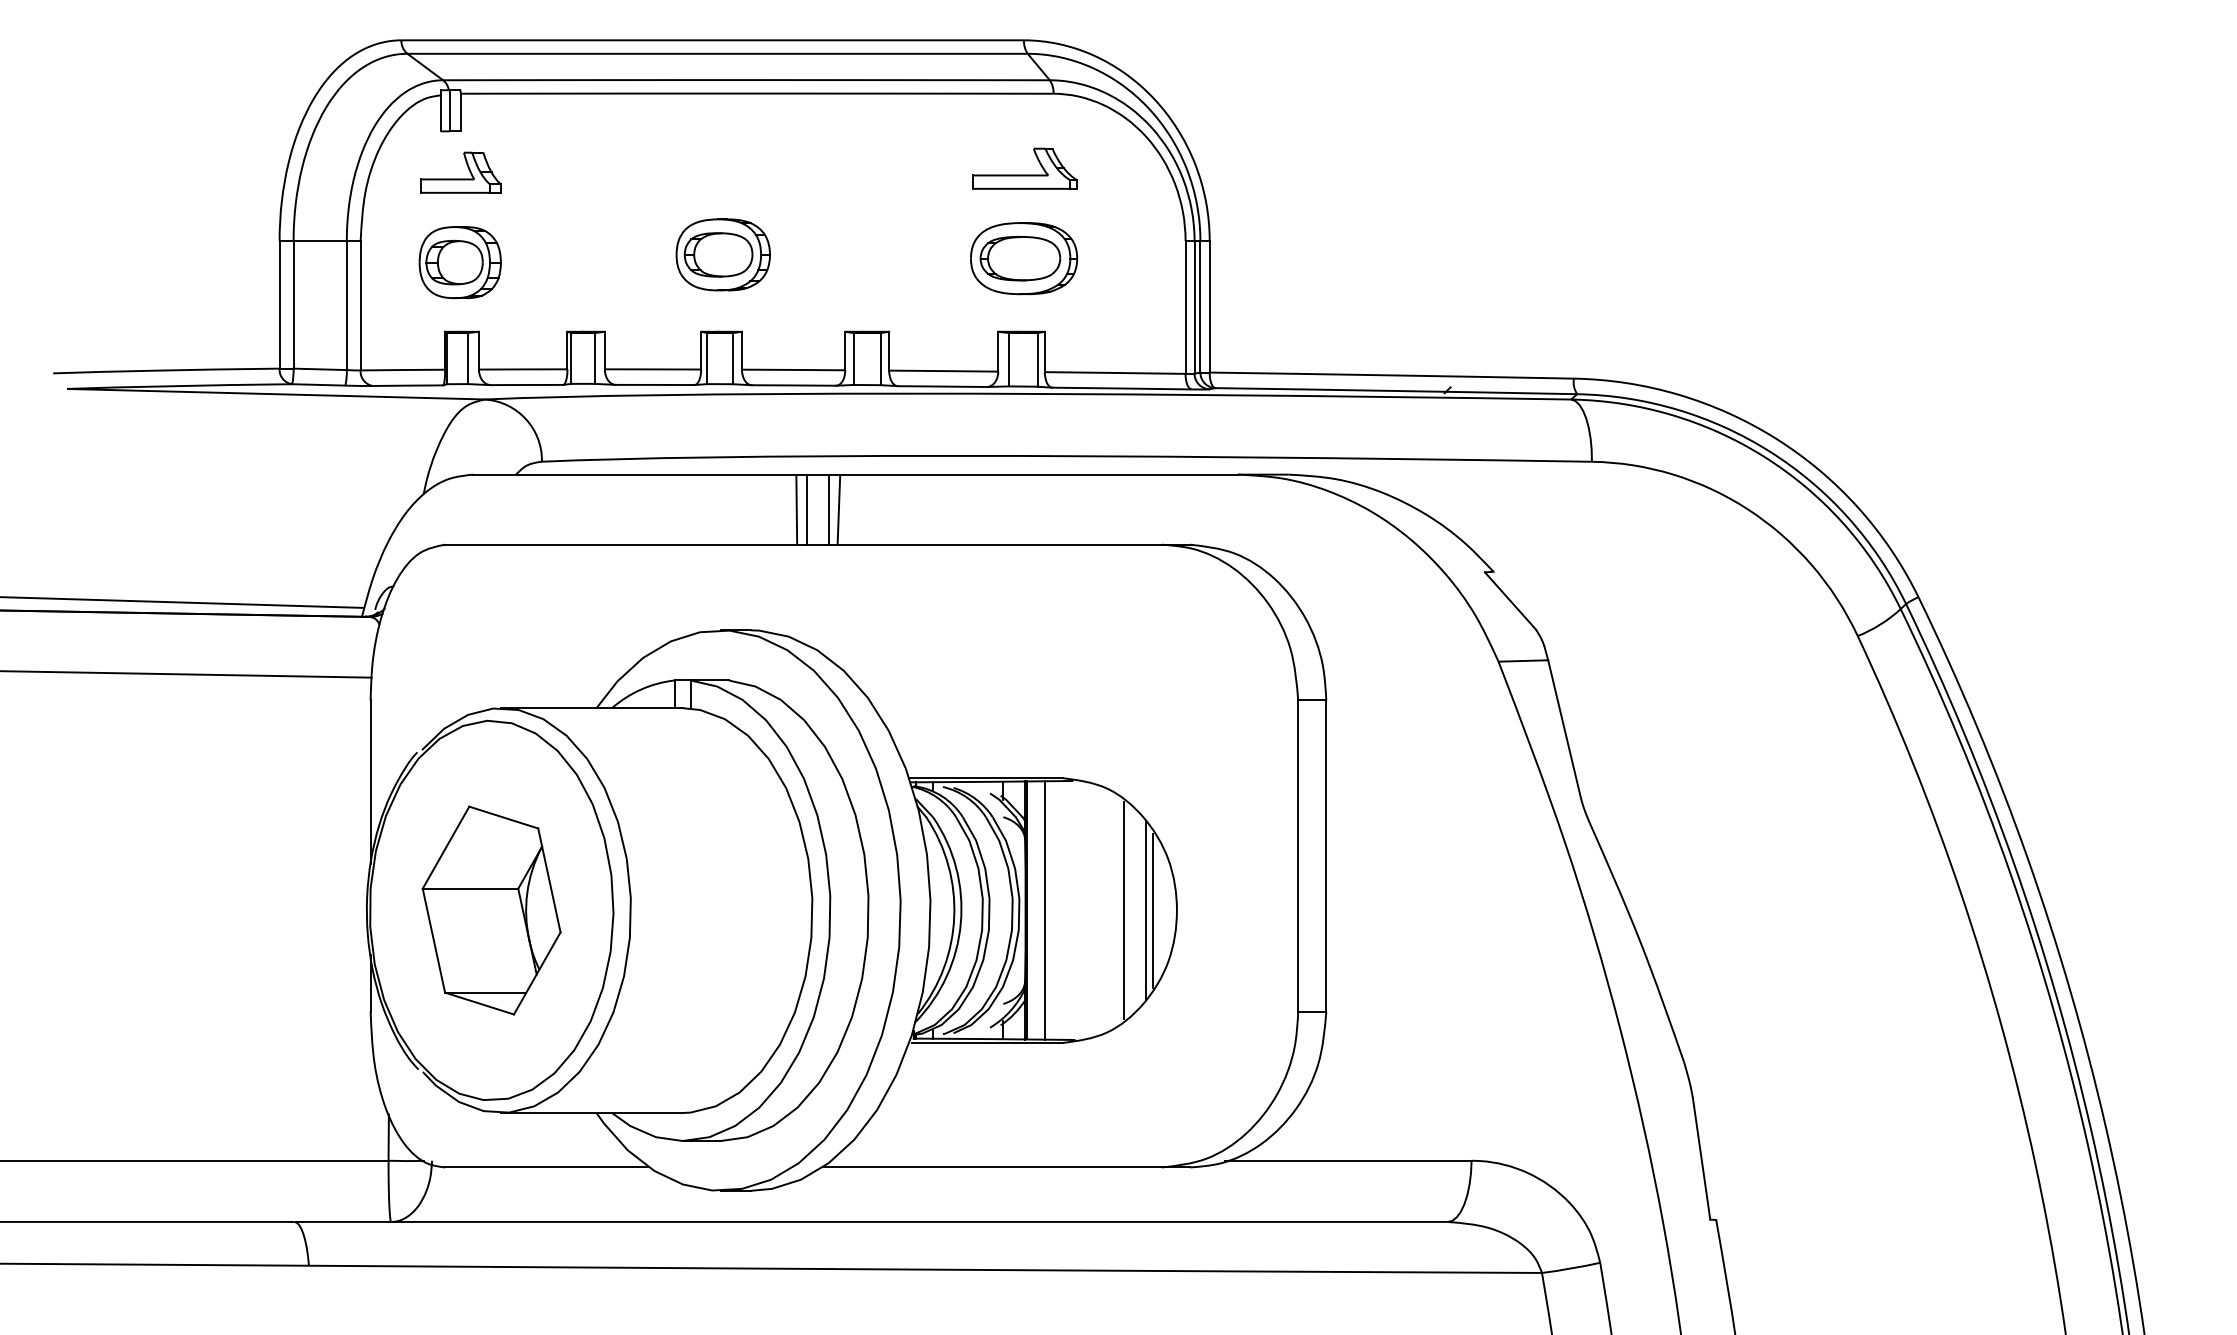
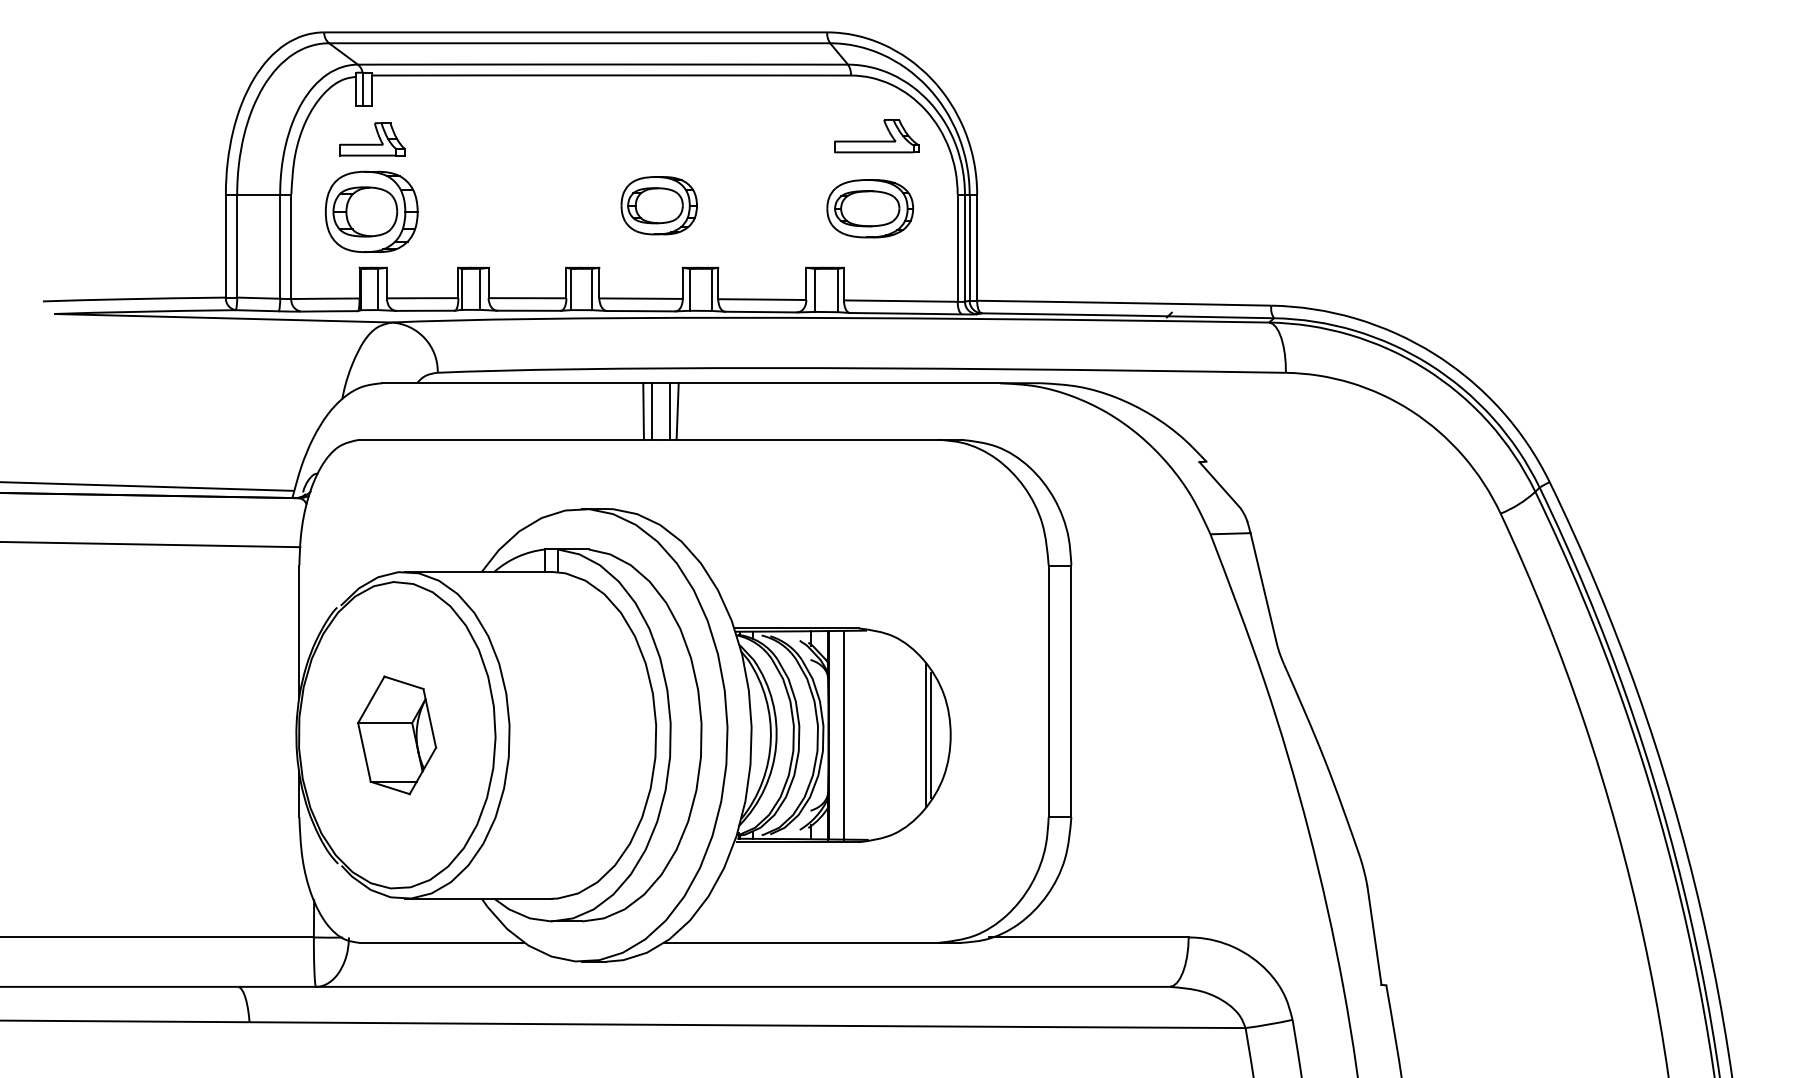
part: (1024, 169) -> (876, 136), moved
part: (722, 254) -> (658, 205), moved
part: (1023, 258) -> (869, 208), moved
part: (459, 262) -> (371, 211), size x1.4
part: (490, 910) -> (396, 735), size x0.7
line: (1123, 910) -> (907, 735), removed

